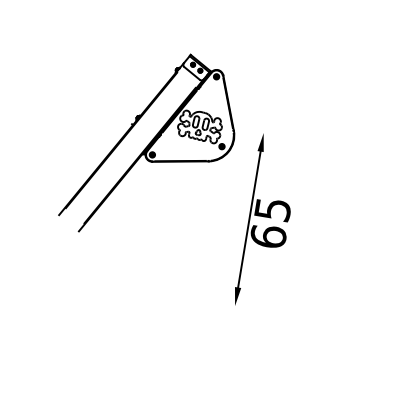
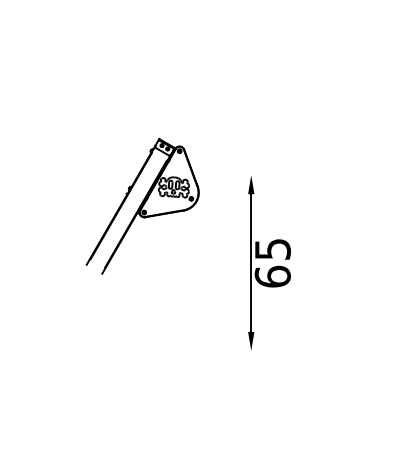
part: (151, 145) -> (142, 206), size x0.7

